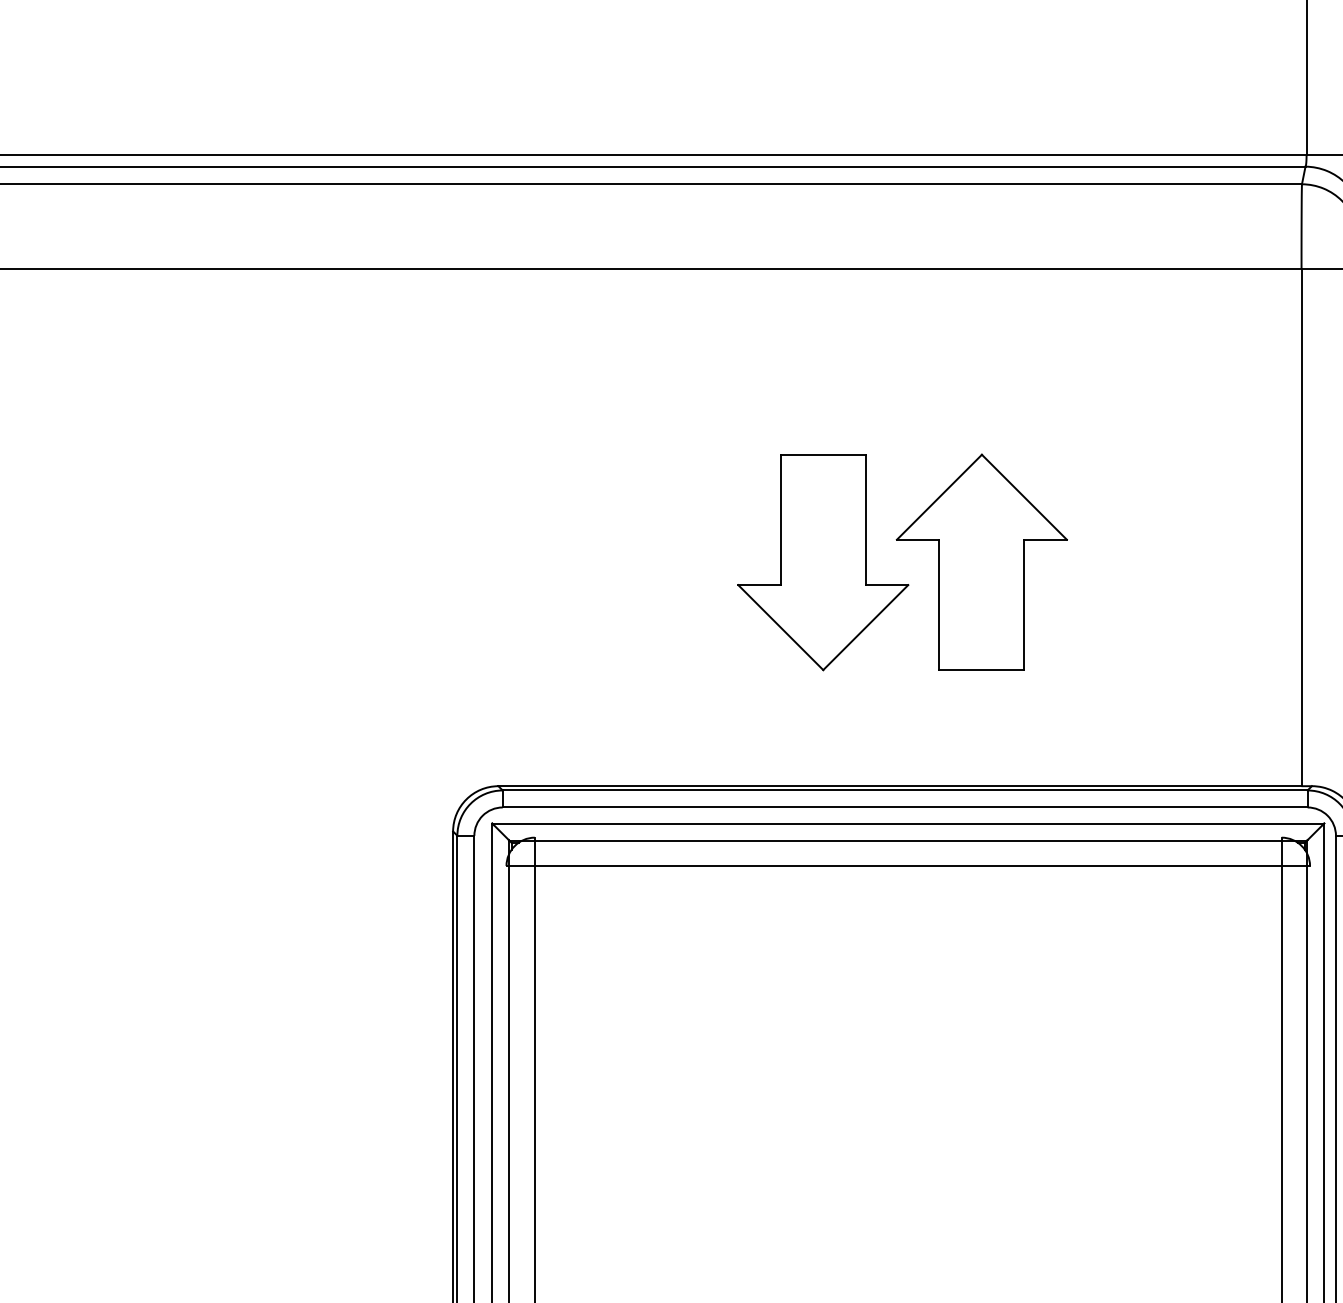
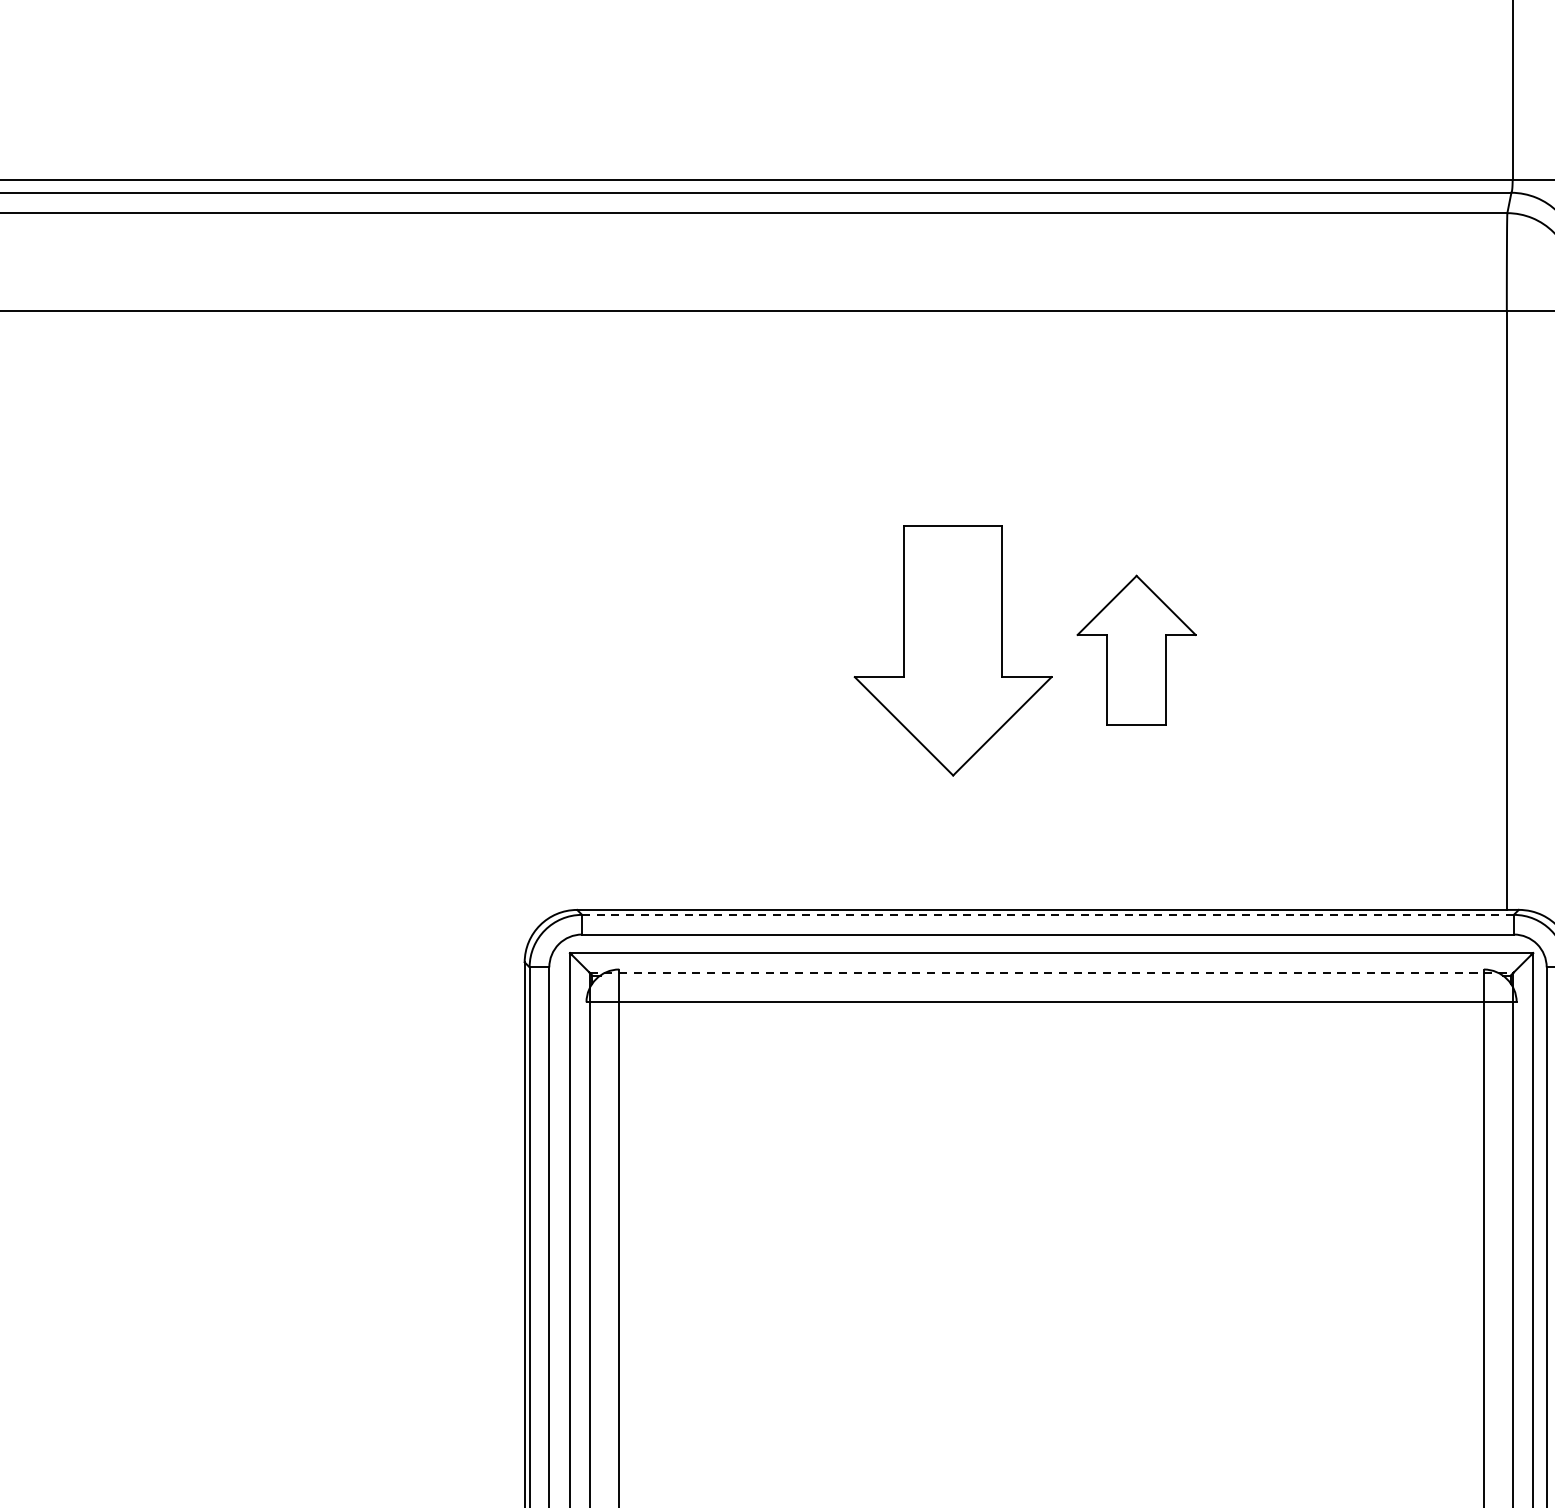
part: (981, 561) -> (1136, 649), size x0.6
line: (904, 790) -> (1047, 914), solid -> dashed
line: (908, 840) -> (1051, 972), solid -> dashed

